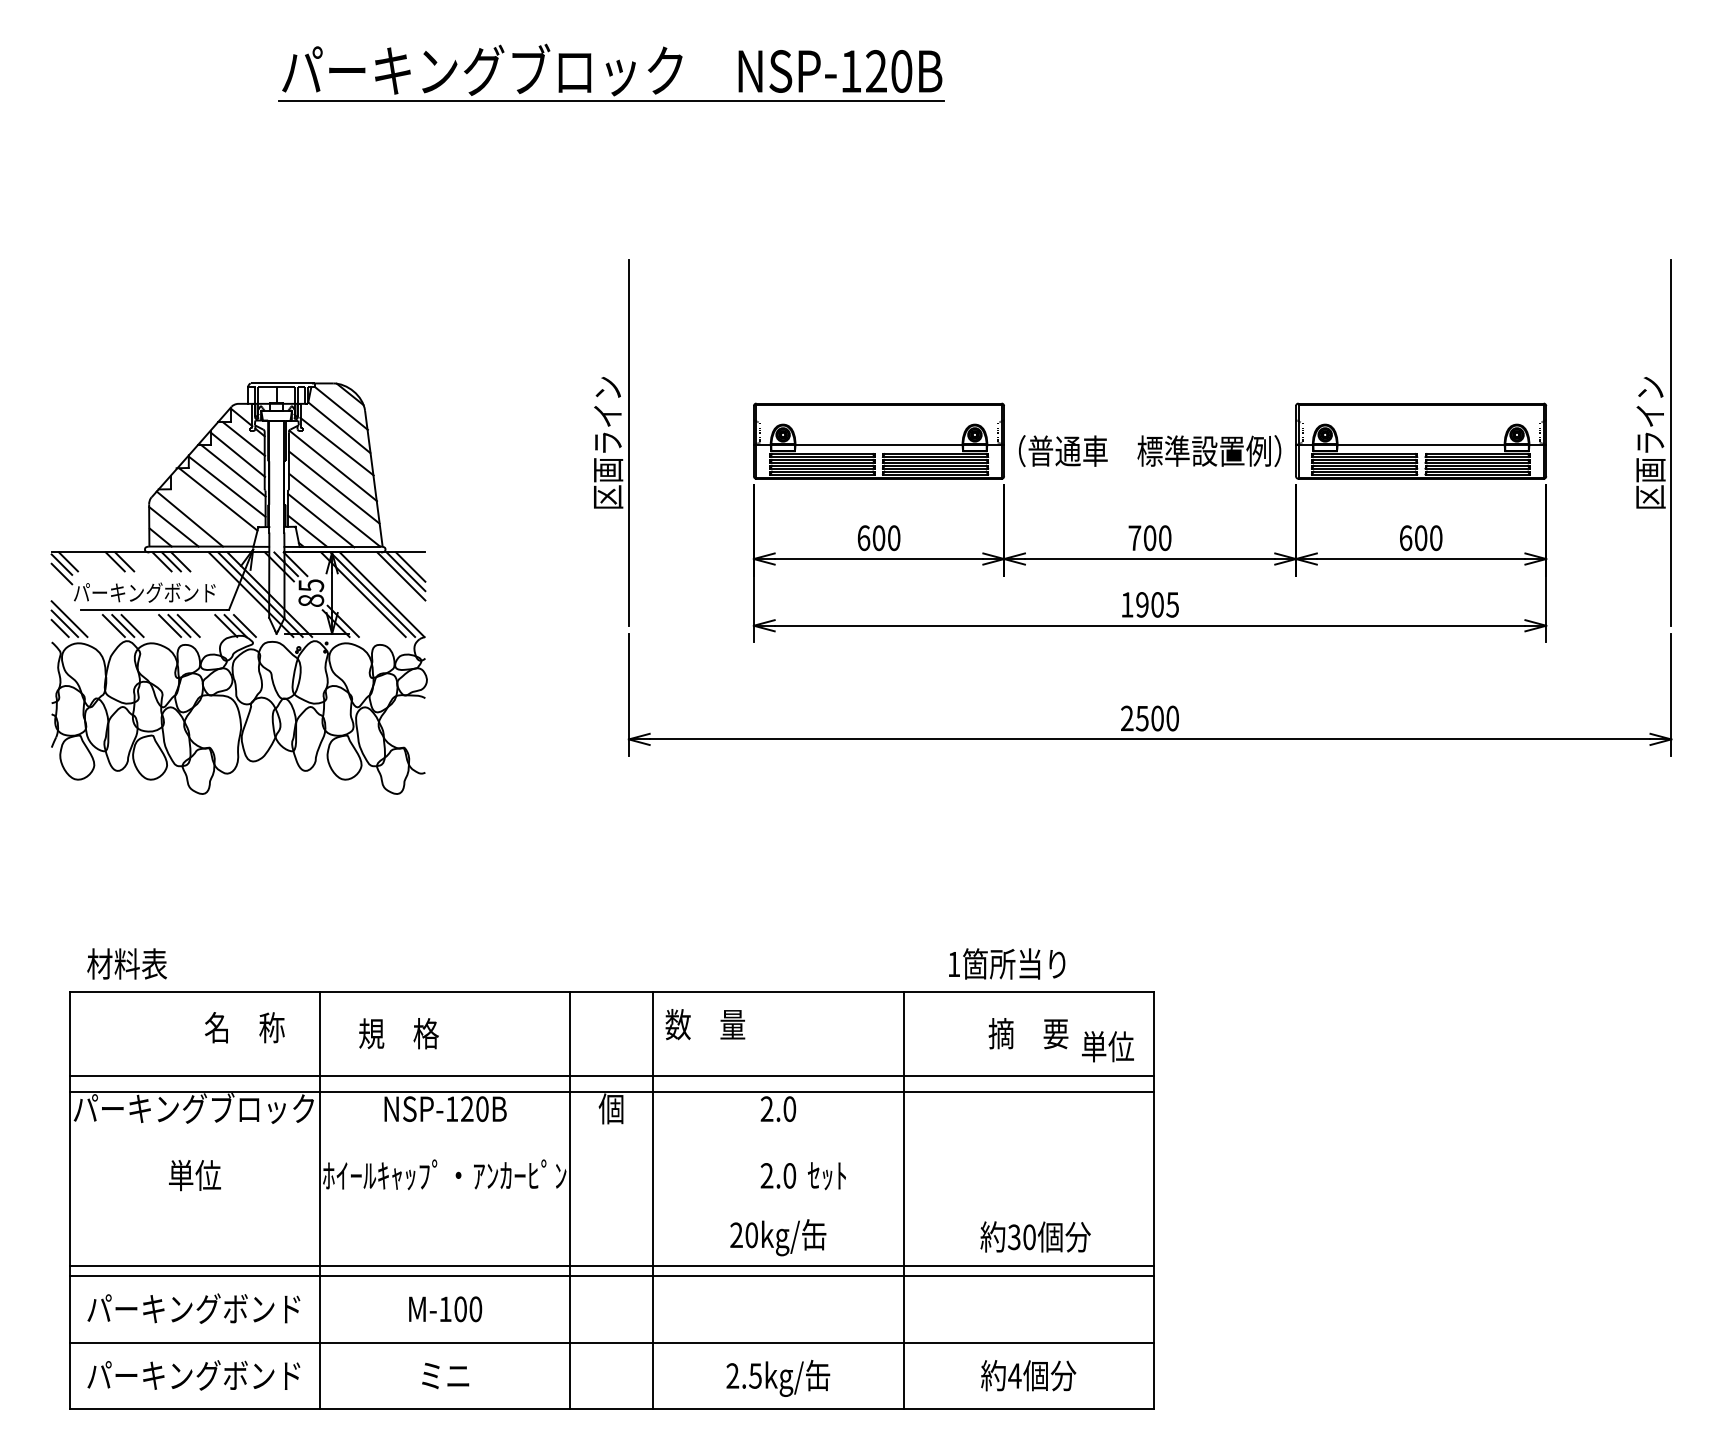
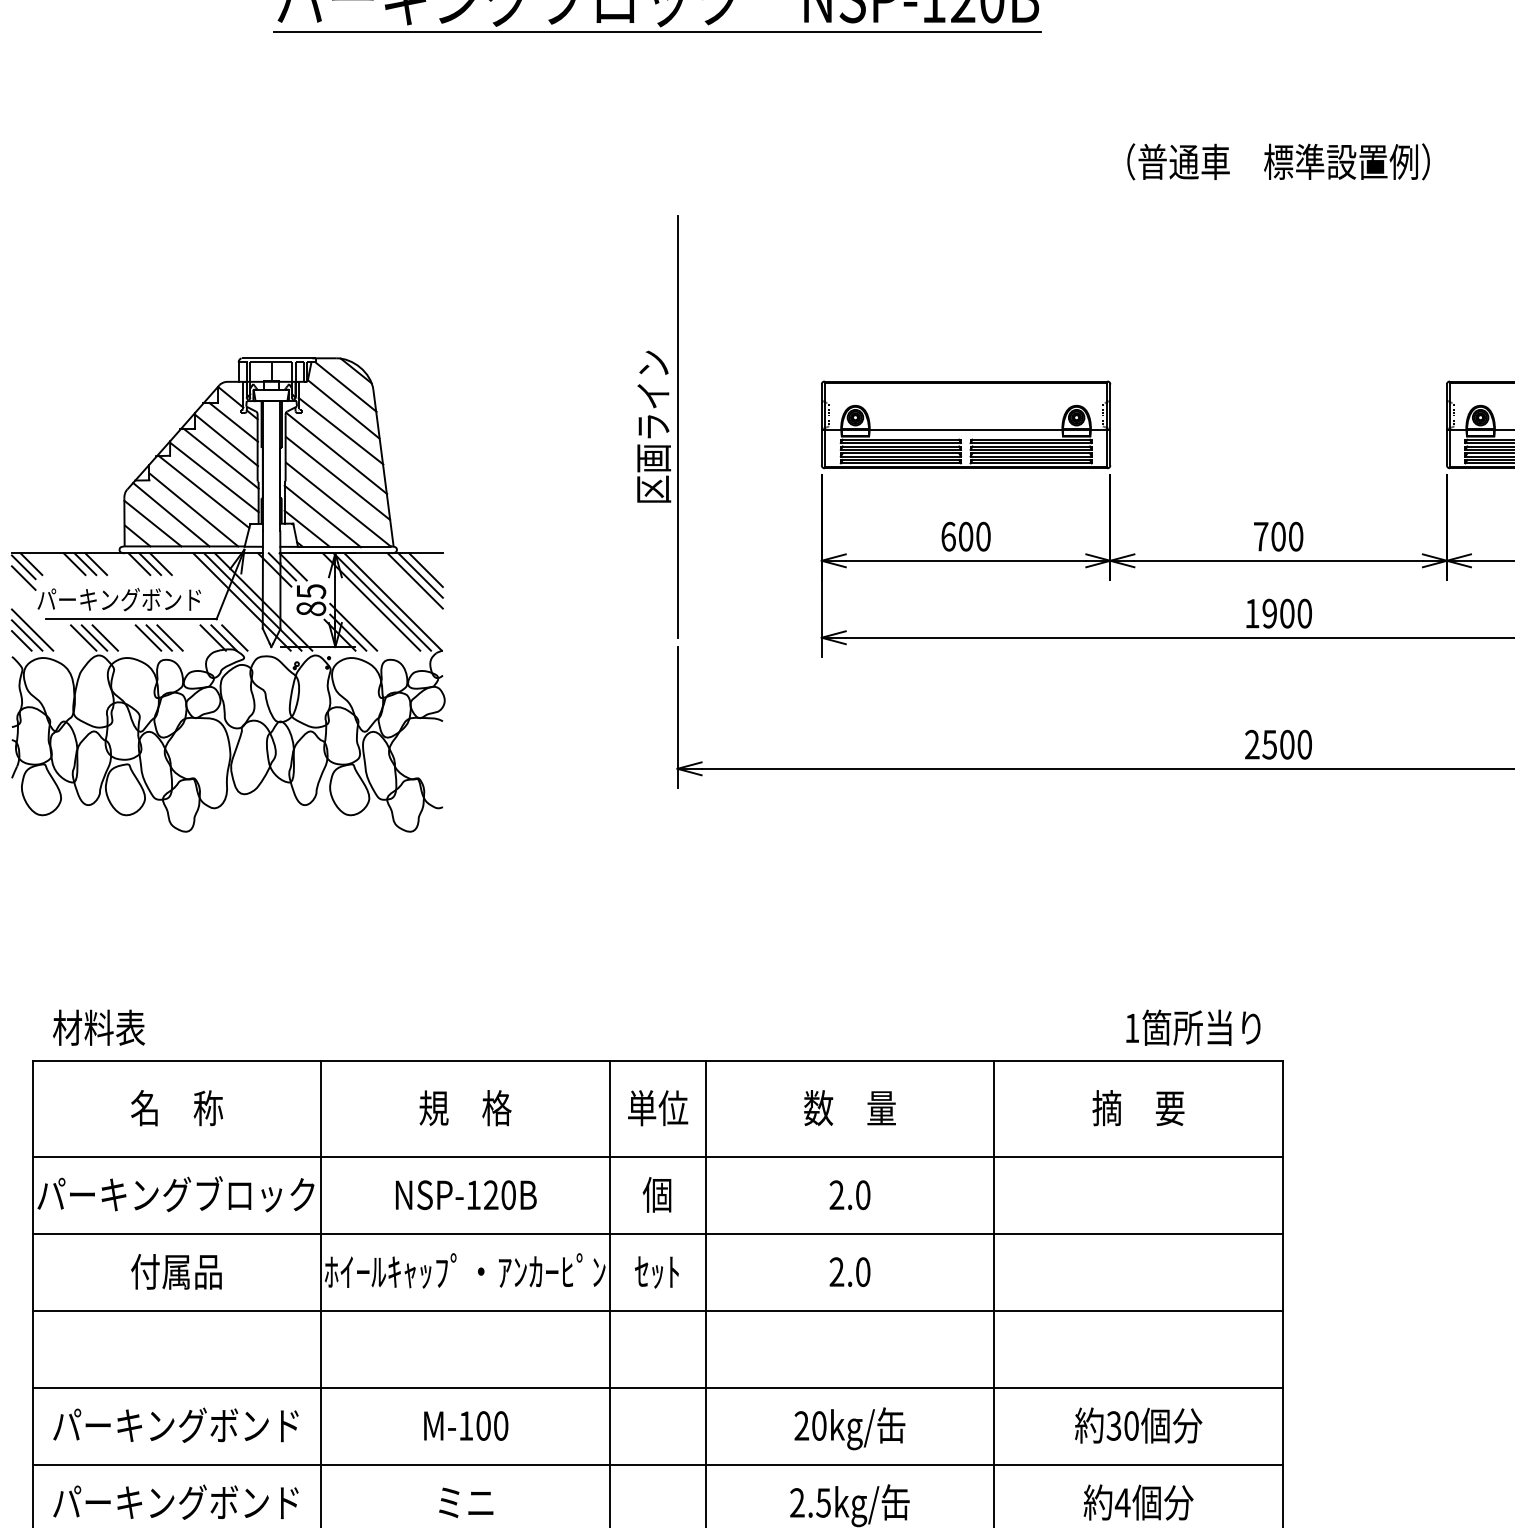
text: (1150, 451) -> (1279, 162), moved
line: (209, 514) -> (193, 509), added
line: (105, 561) -> (74, 563), added
text: (1172, 604) -> (1304, 613), 1905 -> 1900
line: (347, 616) -> (353, 627), added
text: (1007, 963) -> (1193, 1027), moved
text: (705, 1024) -> (850, 1107), moved
text: (244, 1027) -> (176, 1107), moved
text: (398, 1033) -> (464, 1107), moved
text: (1107, 1046) -> (657, 1107), moved
line: (611, 1091) -> (657, 1233), moved
text: (194, 1175) -> (176, 1271), 単位 -> 付属品
text: (826, 1176) -> (656, 1272), moved
text: (1035, 1236) -> (1138, 1425), moved
text: (778, 1237) -> (850, 1428), moved
line: (611, 1266) -> (657, 1310), moved

